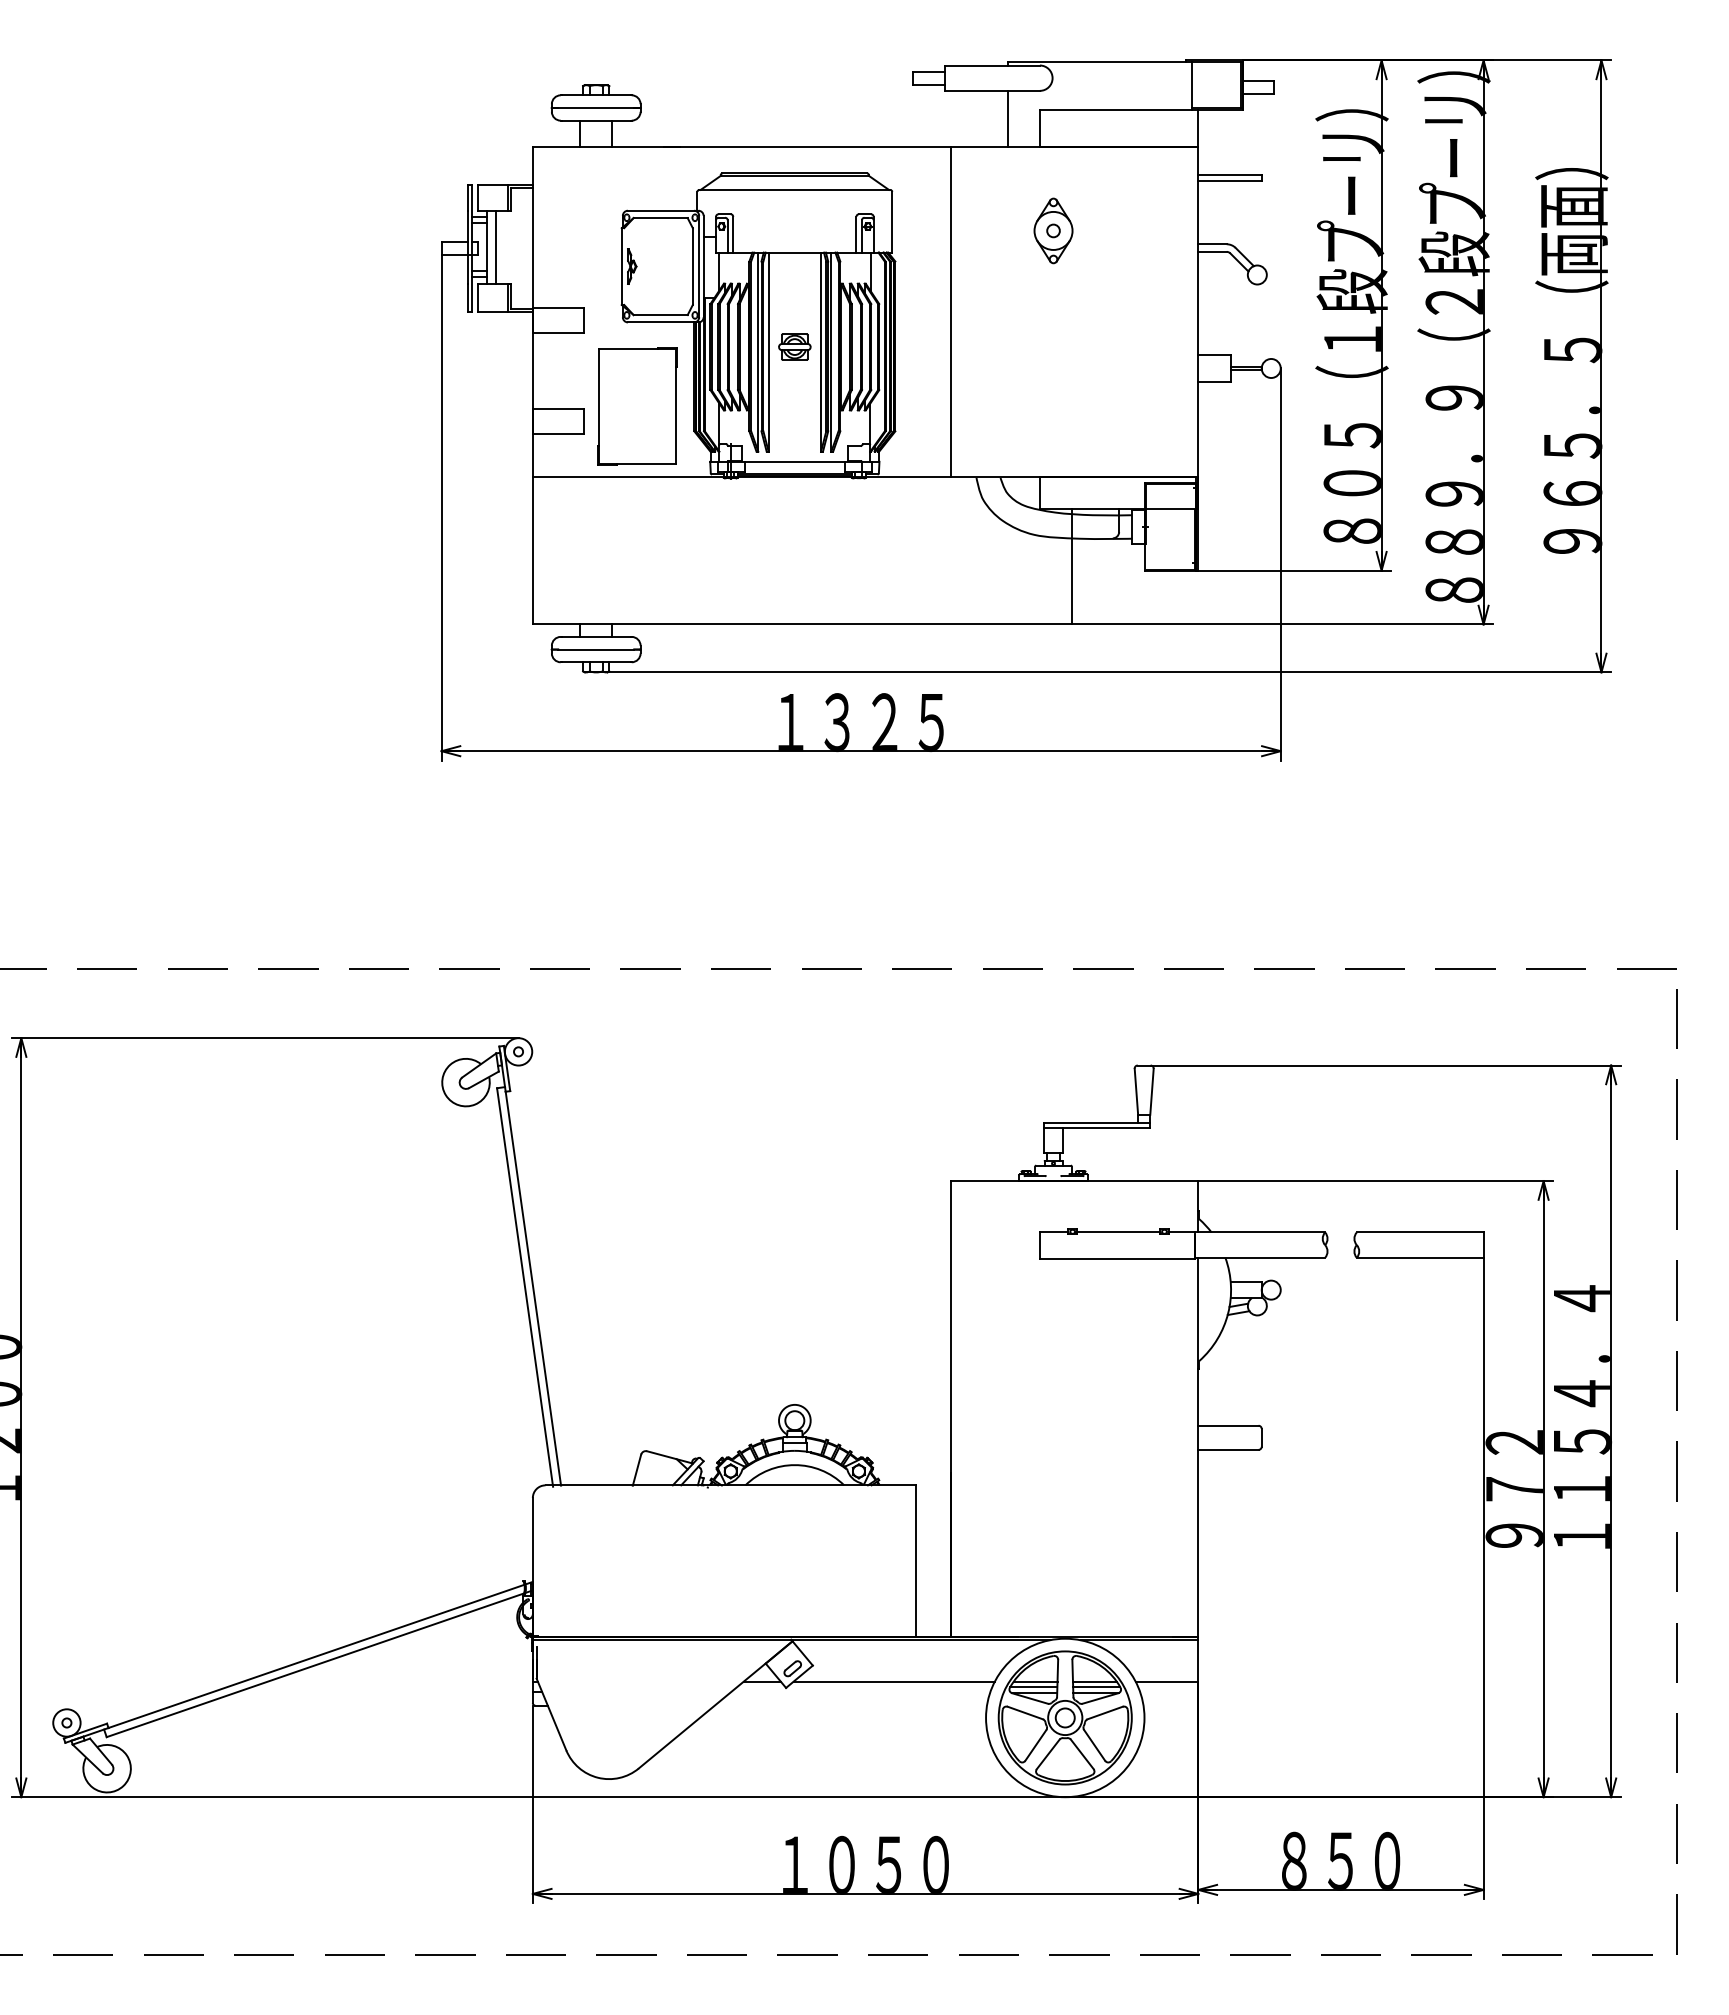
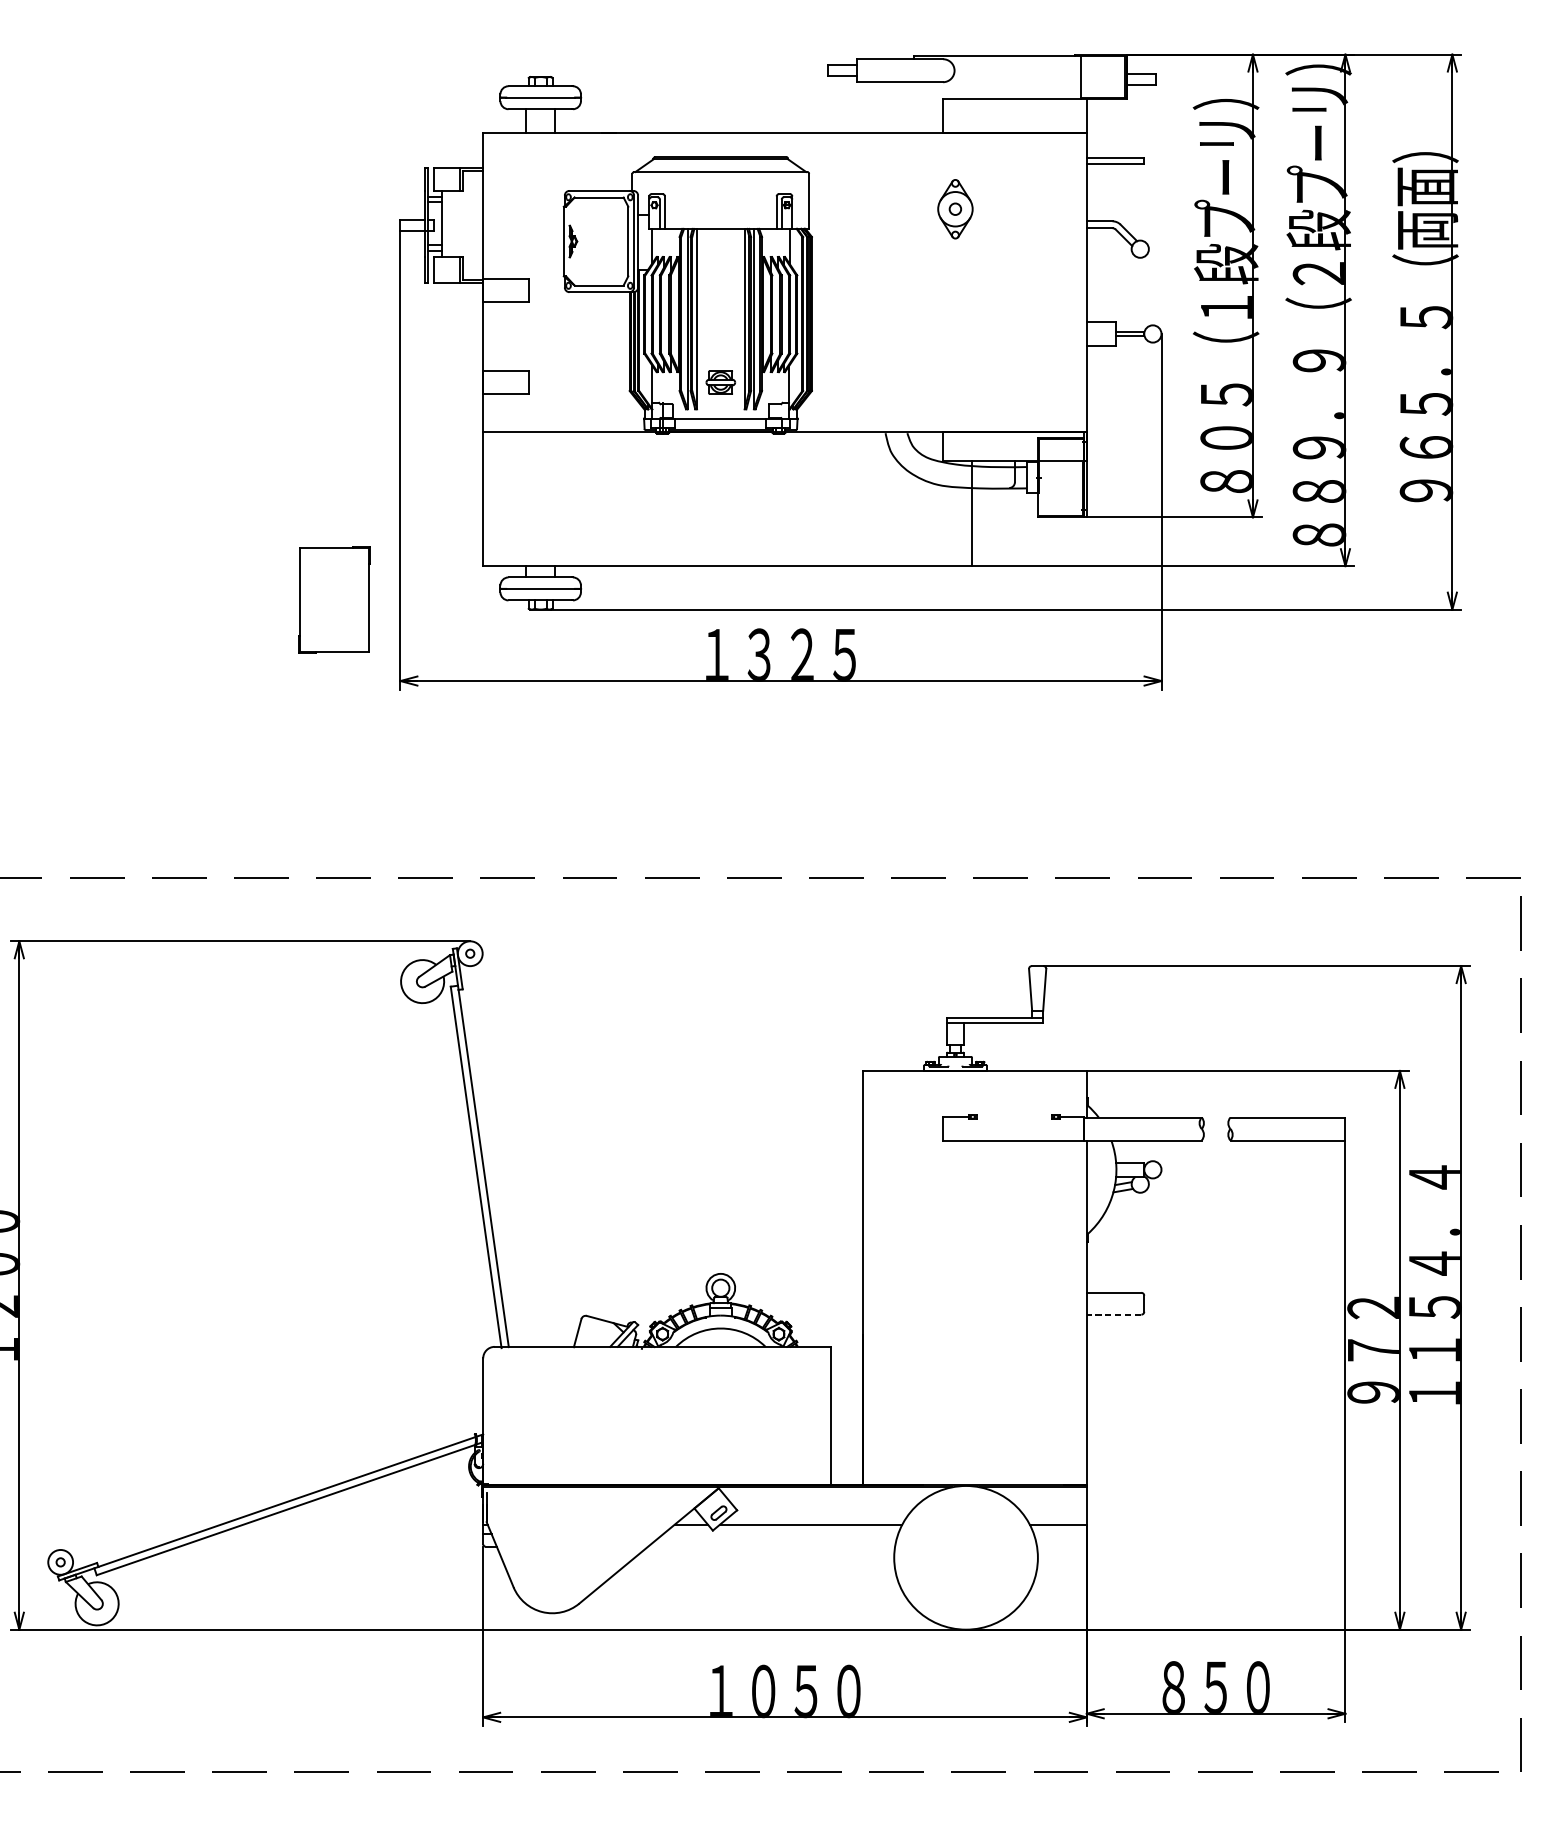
line: (1008, 118) -> (914, 107), removed
line: (496, 246) -> (450, 223), removed
line: (951, 311) -> (862, 282), removed
part: (794, 346) -> (720, 382), moved
part: (637, 406) -> (334, 599), moved
line: (1118, 1231) -> (1014, 1116), removed
line: (1227, 1449) -> (1113, 1314), solid -> dashed
part: (1064, 1717) -> (965, 1557), removed

